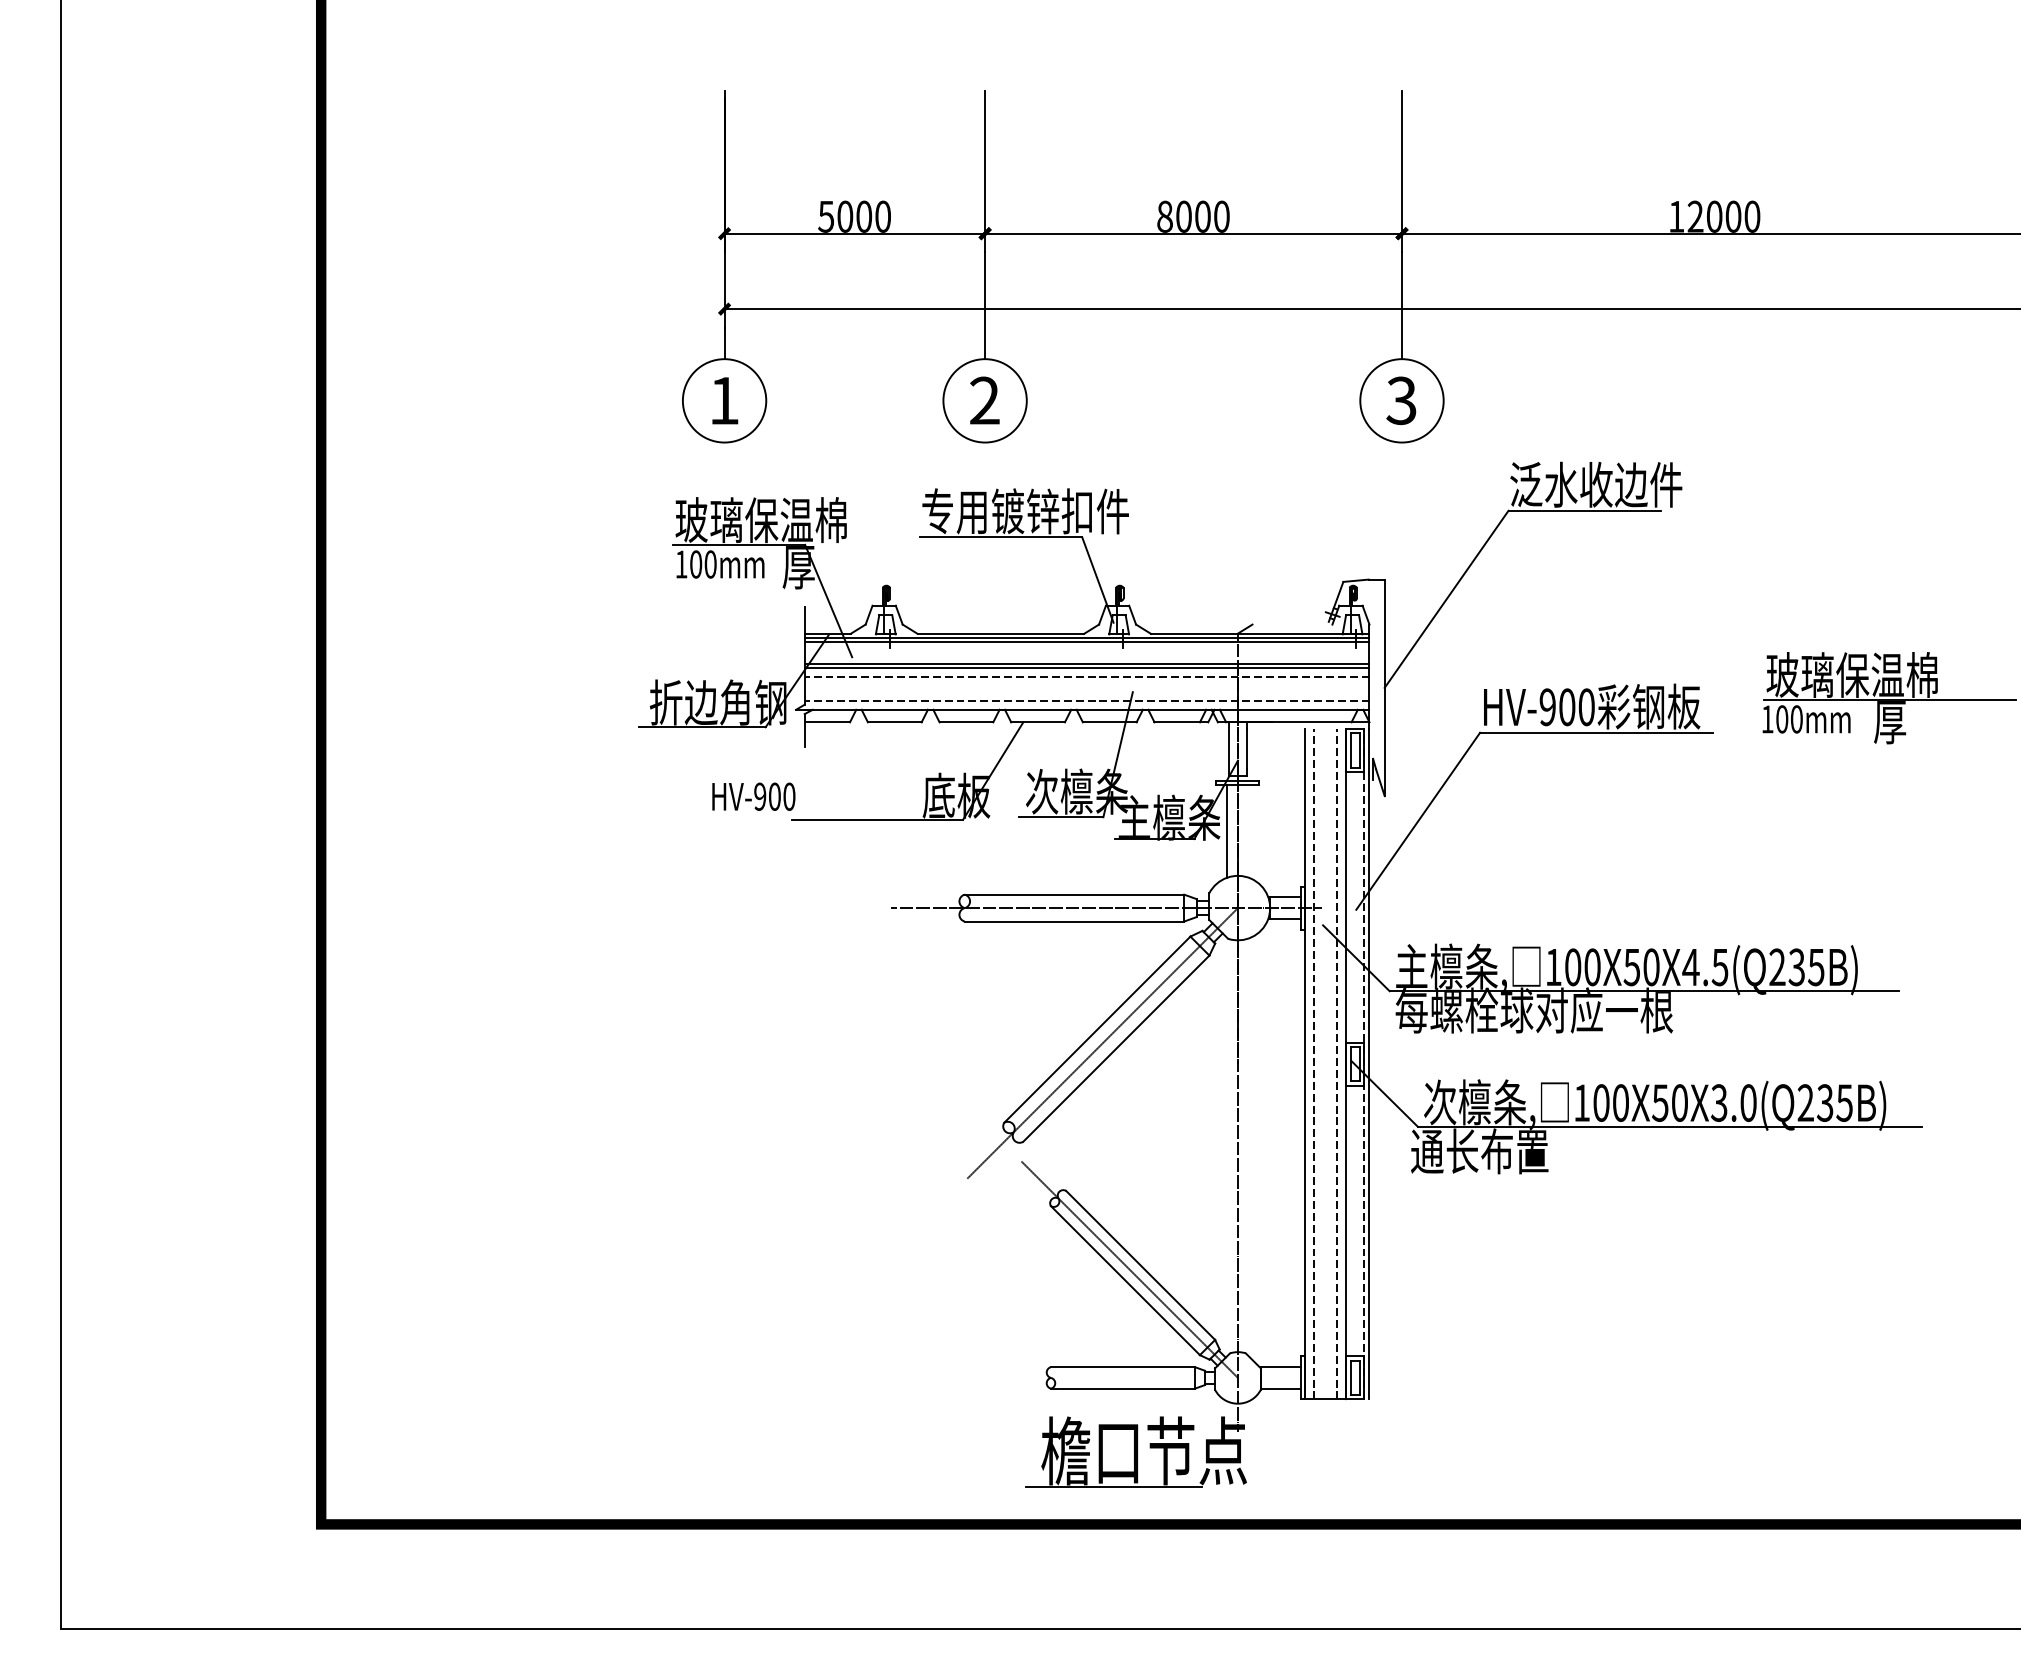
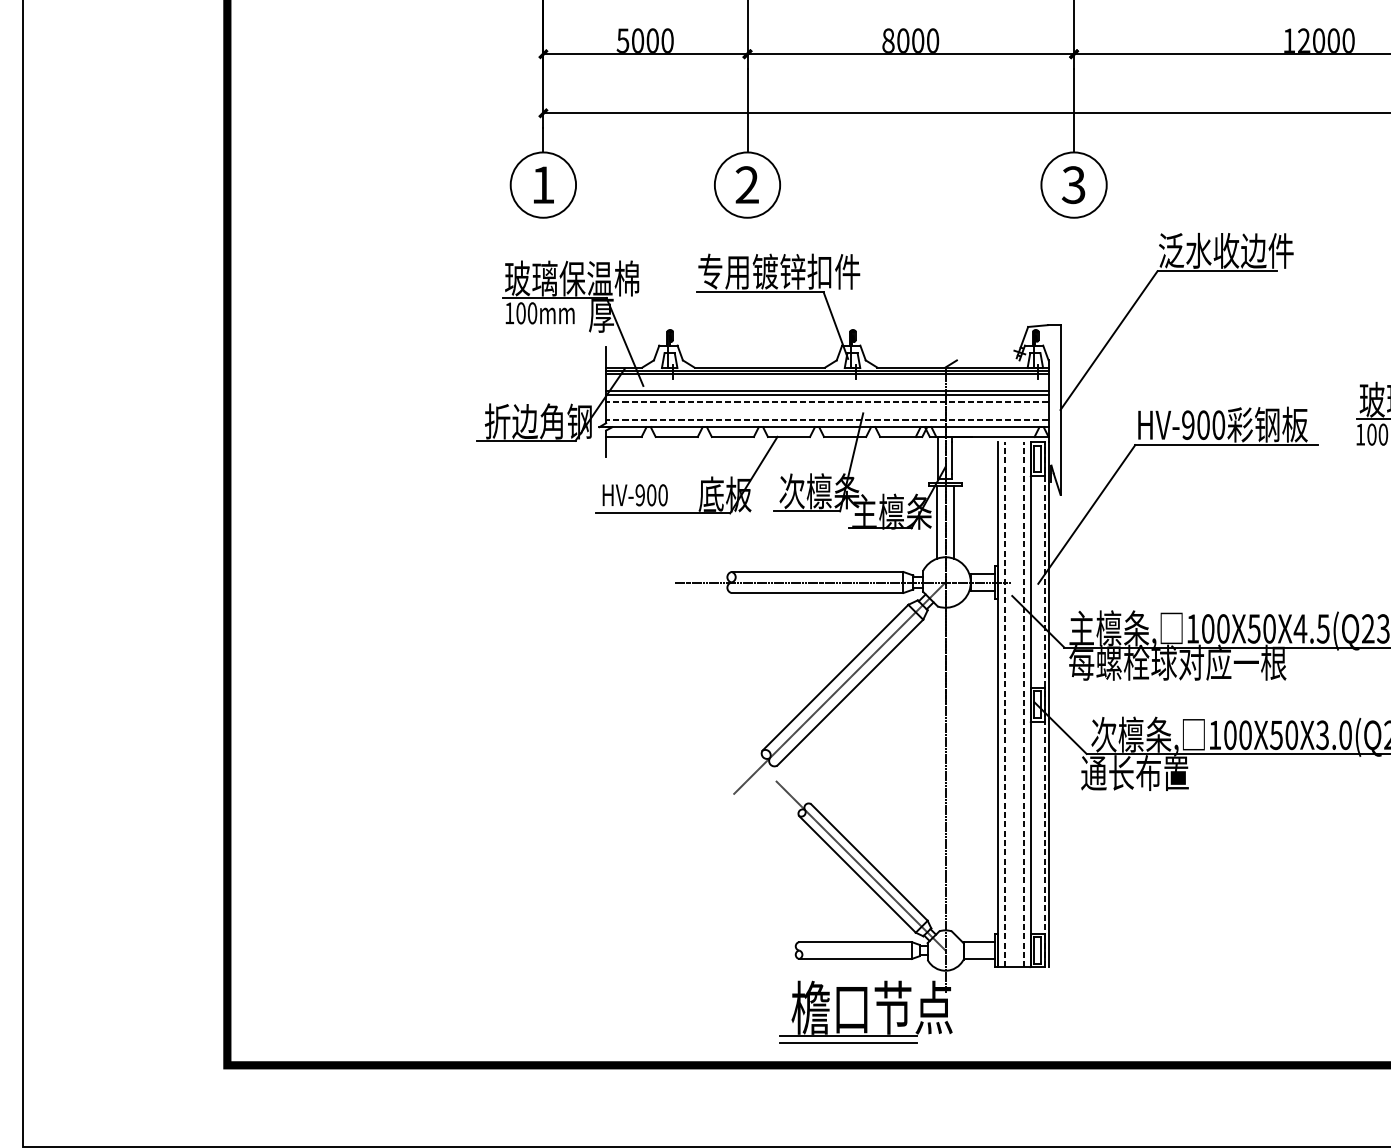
text: (753, 796) -> (634, 495), moved
line: (1248, 830) -> (953, 521), added
line: (1113, 1495) -> (848, 1042), added

